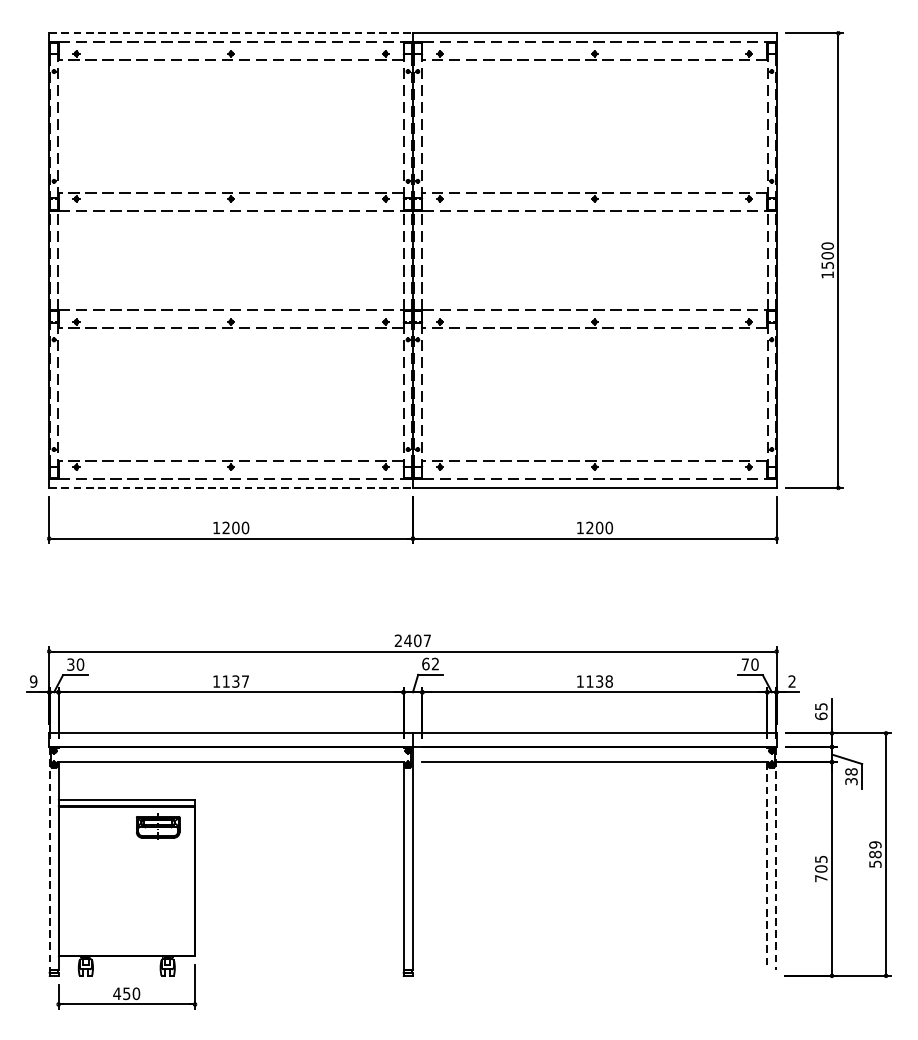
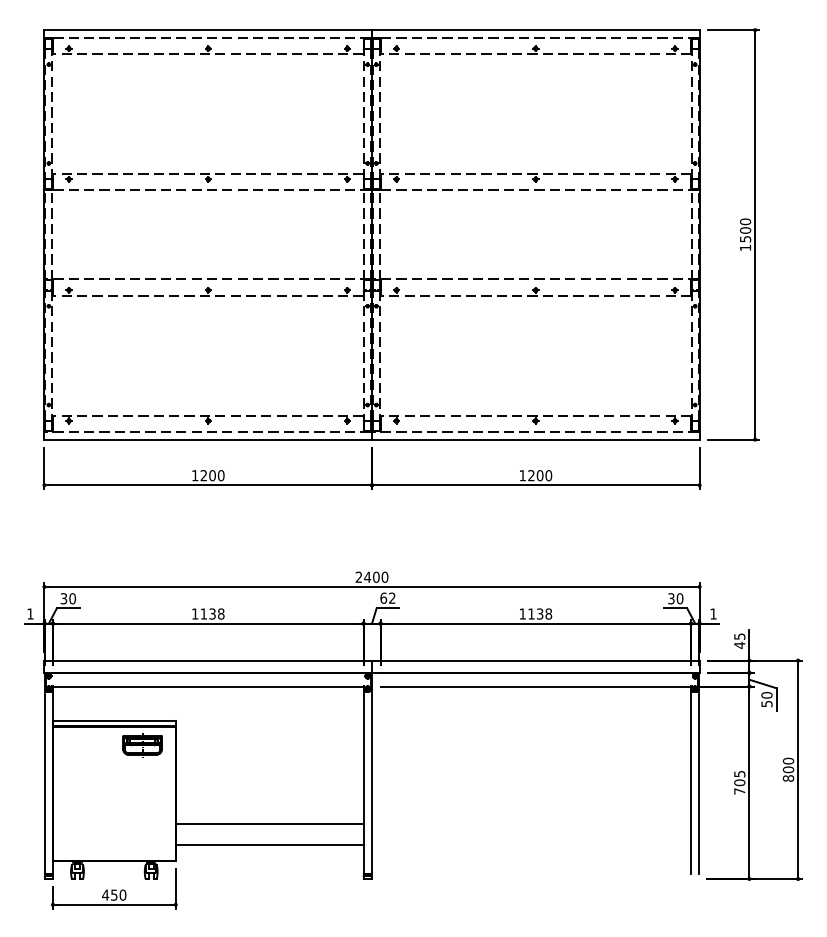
line: (231, 33) -> (208, 30), dashed -> solid
line: (231, 487) -> (208, 439), dashed -> solid
text: (426, 639) -> (384, 576), 2407 -> 2400
text: (745, 664) -> (671, 598), 70 -> 30
text: (33, 681) -> (30, 613), 9 -> 1
text: (244, 681) -> (220, 613), 1137 -> 1138
text: (792, 681) -> (713, 613), 2 -> 1
text: (820, 716) -> (739, 645), 65 -> 45
text: (850, 776) -> (766, 699), 38 -> 50
text: (875, 854) -> (788, 769), 589 -> 800
line: (49, 858) -> (44, 773), dashed -> solid
line: (776, 858) -> (699, 773), dashed -> solid
line: (767, 866) -> (691, 780), dashed -> solid
line: (299, 914) -> (269, 823), added
line: (299, 938) -> (269, 845), added

